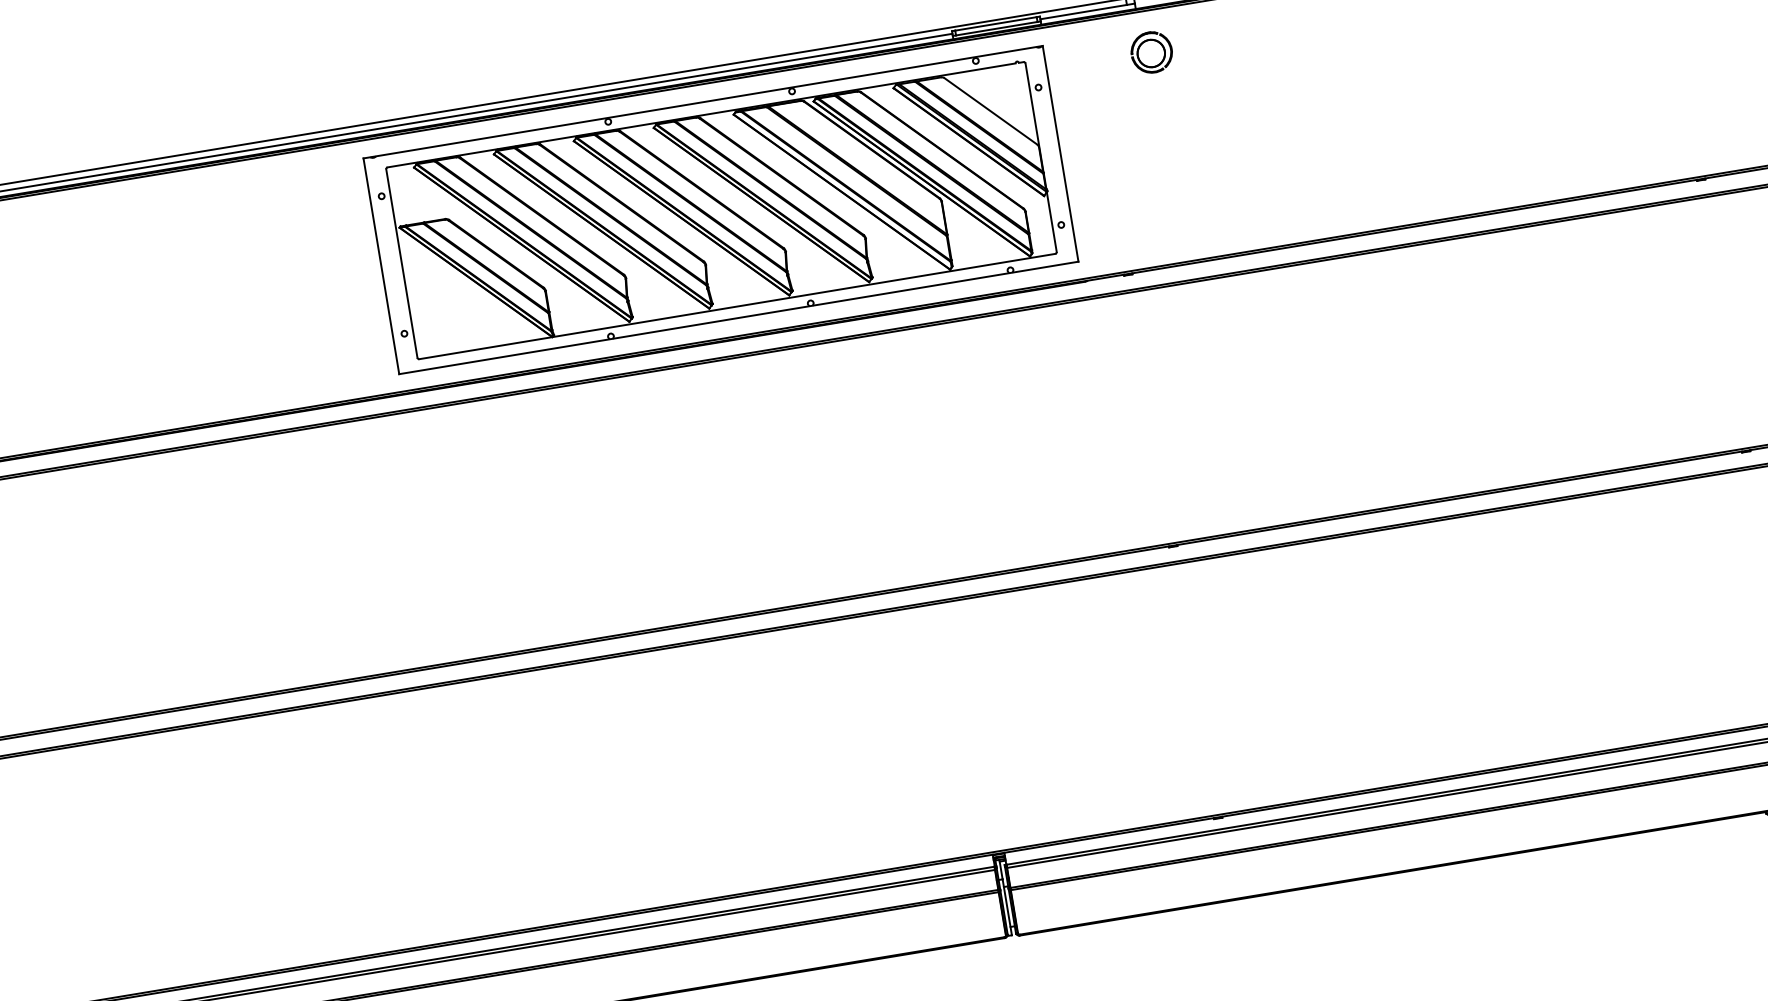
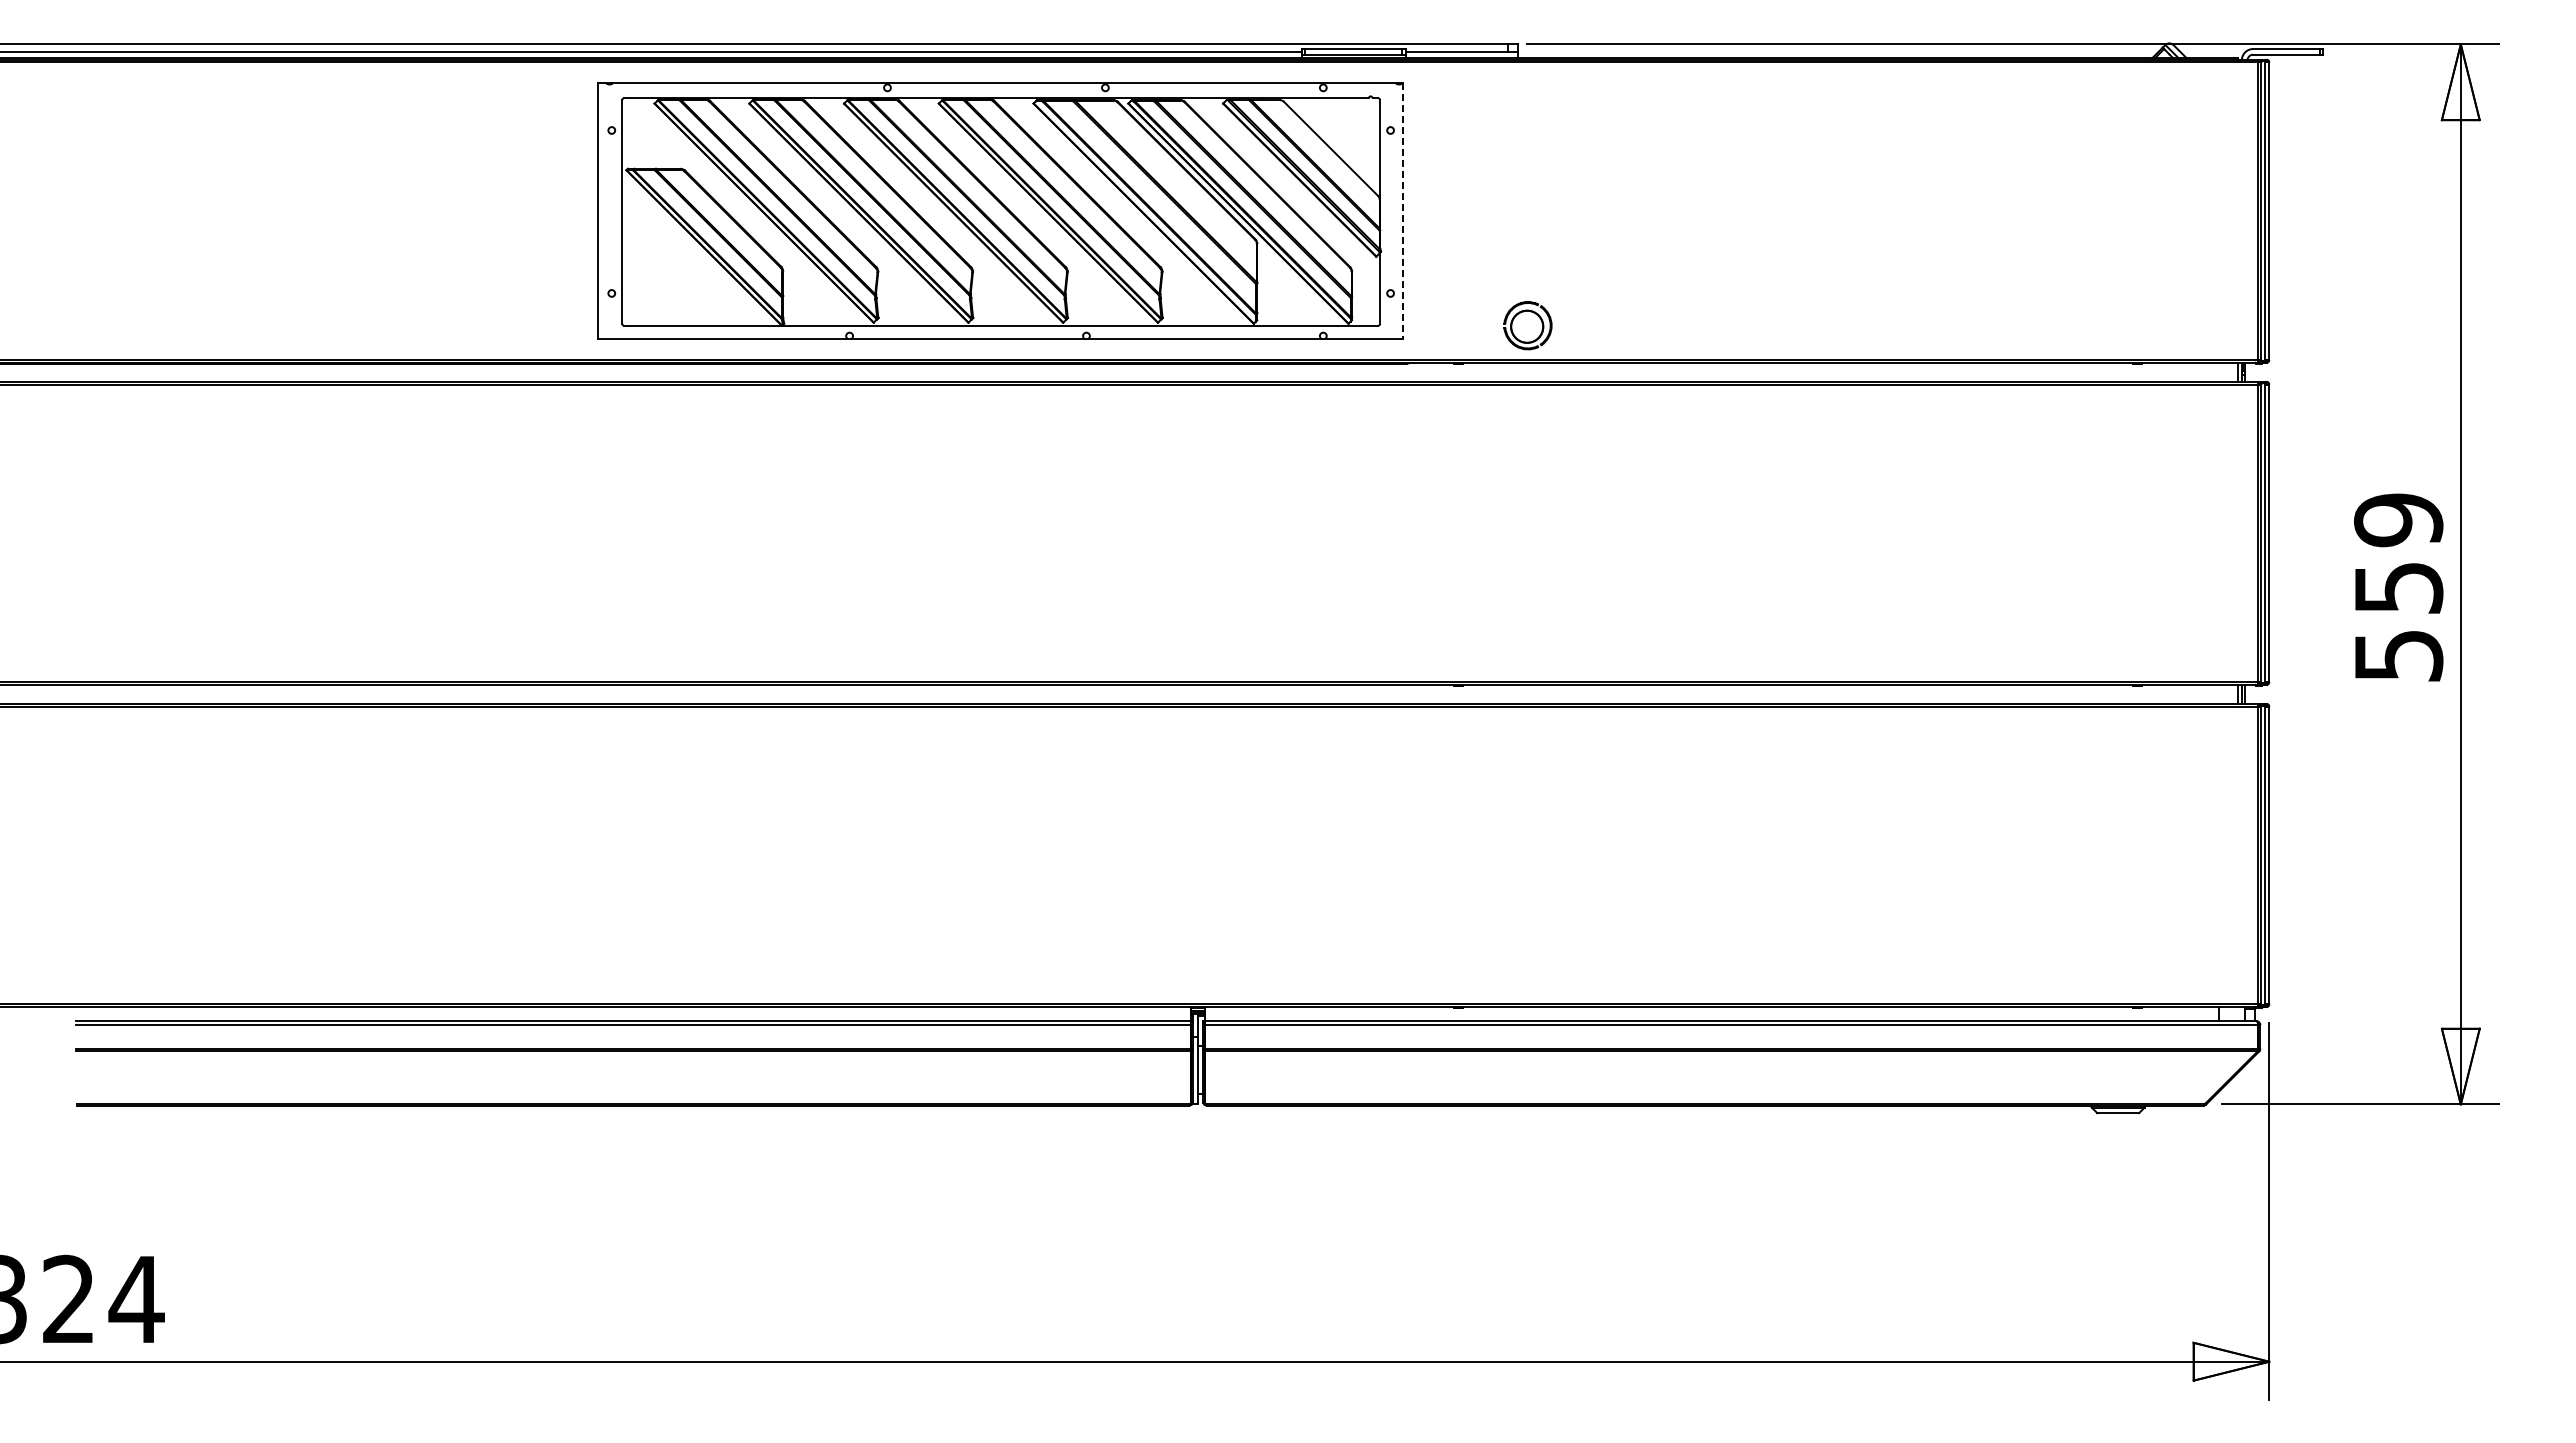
part: (1151, 52) -> (1527, 325), moved
line: (1060, 154) -> (1403, 211), solid -> dashed

